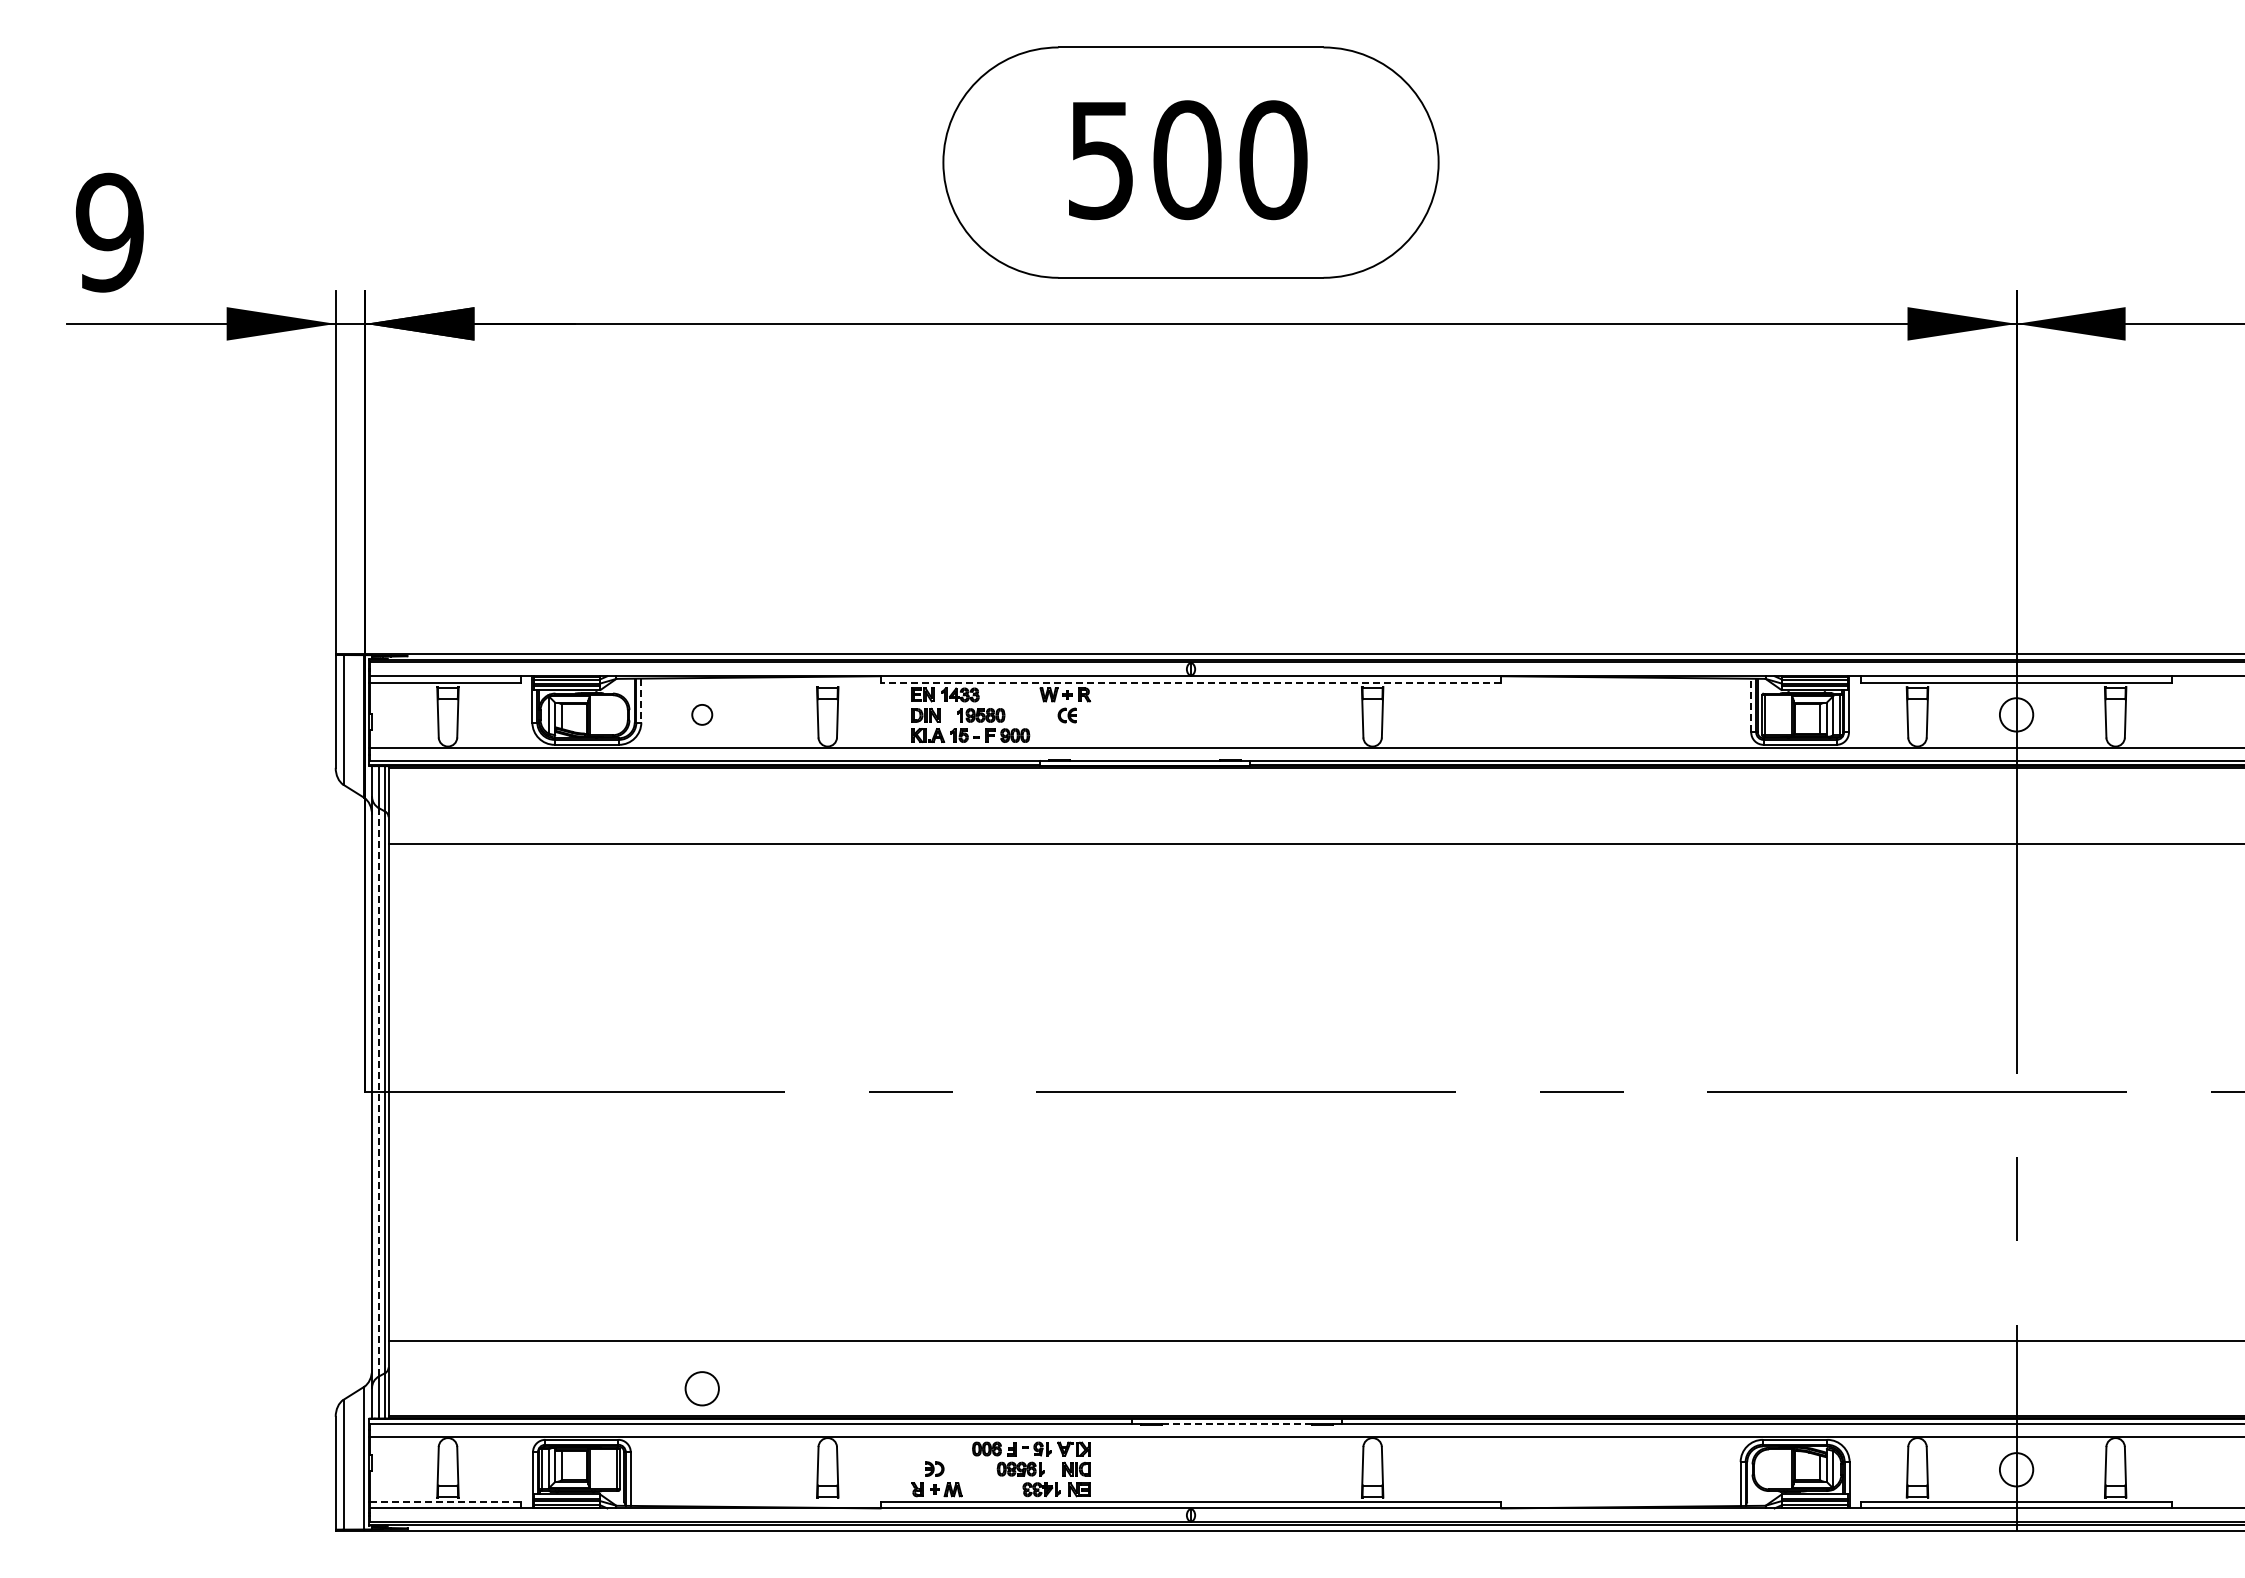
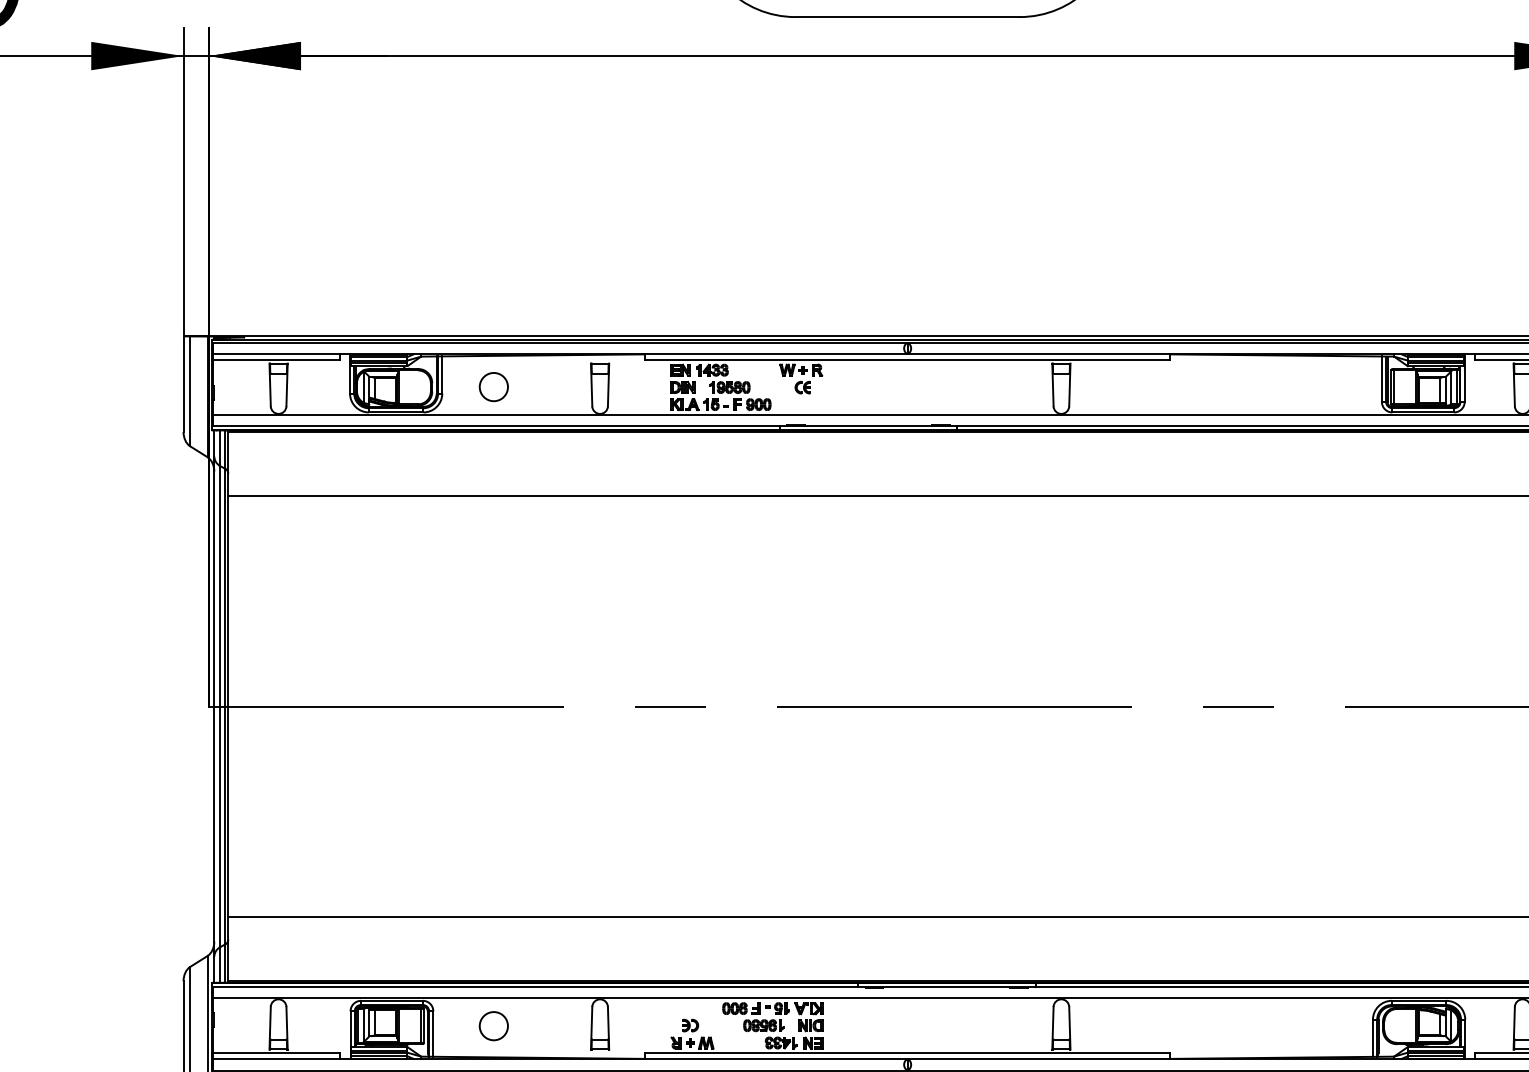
line: (1190, 682) -> (907, 359), dashed -> solid
line: (641, 700) -> (442, 374), dashed -> solid
line: (1751, 705) -> (1382, 379), dashed -> solid
circle: (701, 714) -> (493, 386), size x1.67
line: (378, 1092) -> (219, 706), dashed -> solid
circle: (701, 1388) -> (493, 1025), moved
line: (1237, 1423) -> (947, 987), dashed -> solid
line: (446, 1501) -> (277, 1053), dashed -> solid

